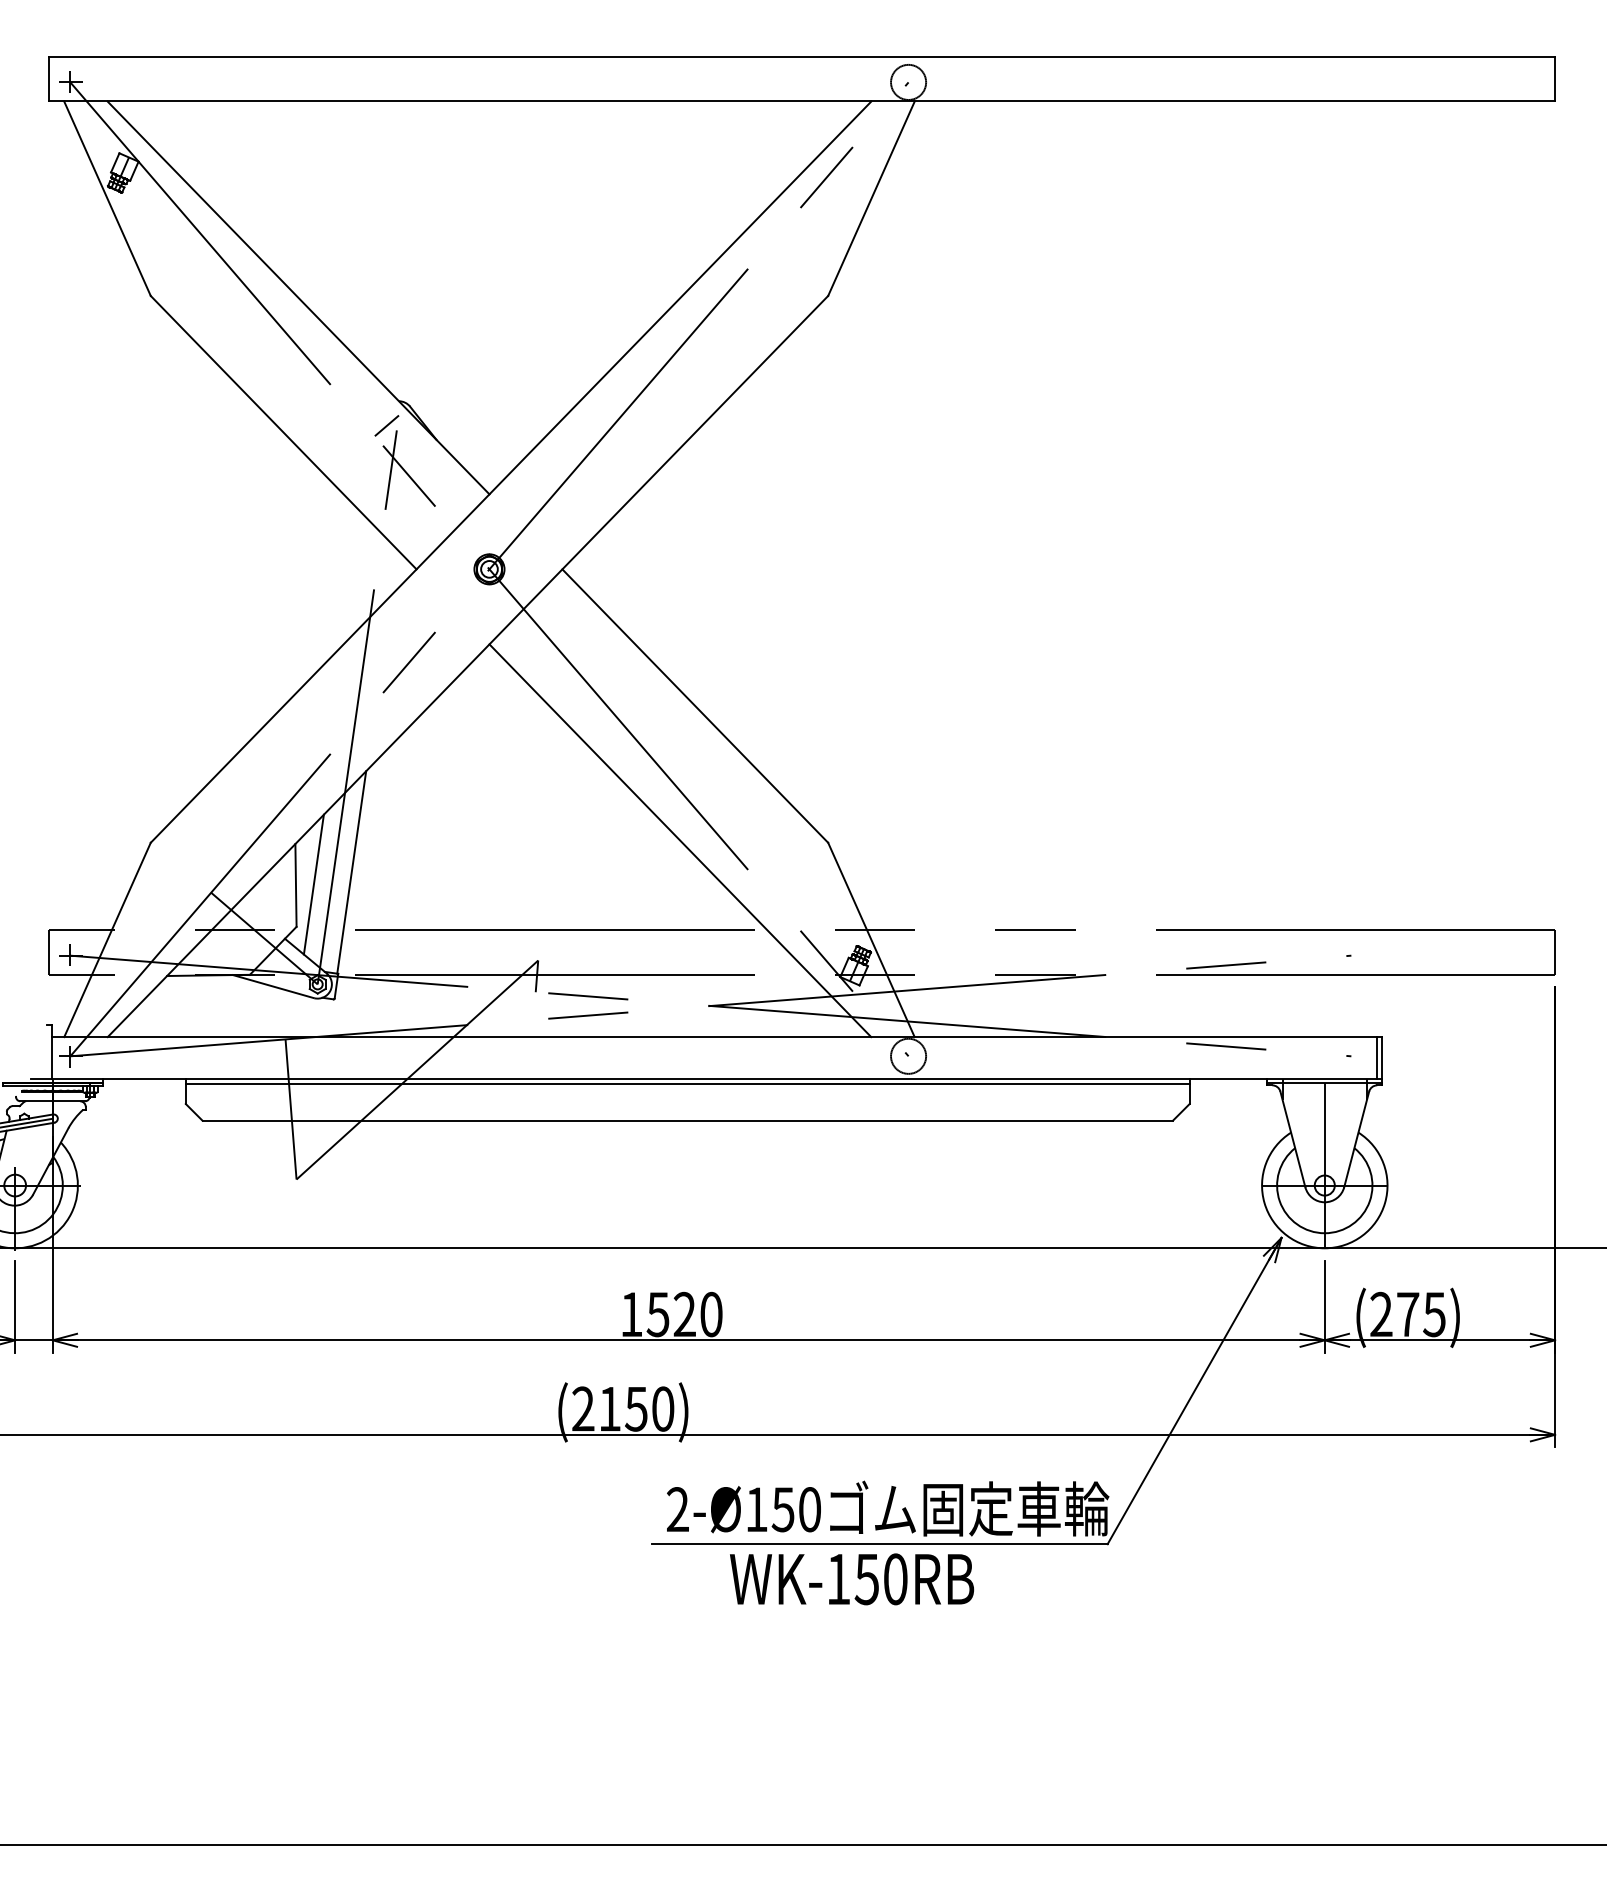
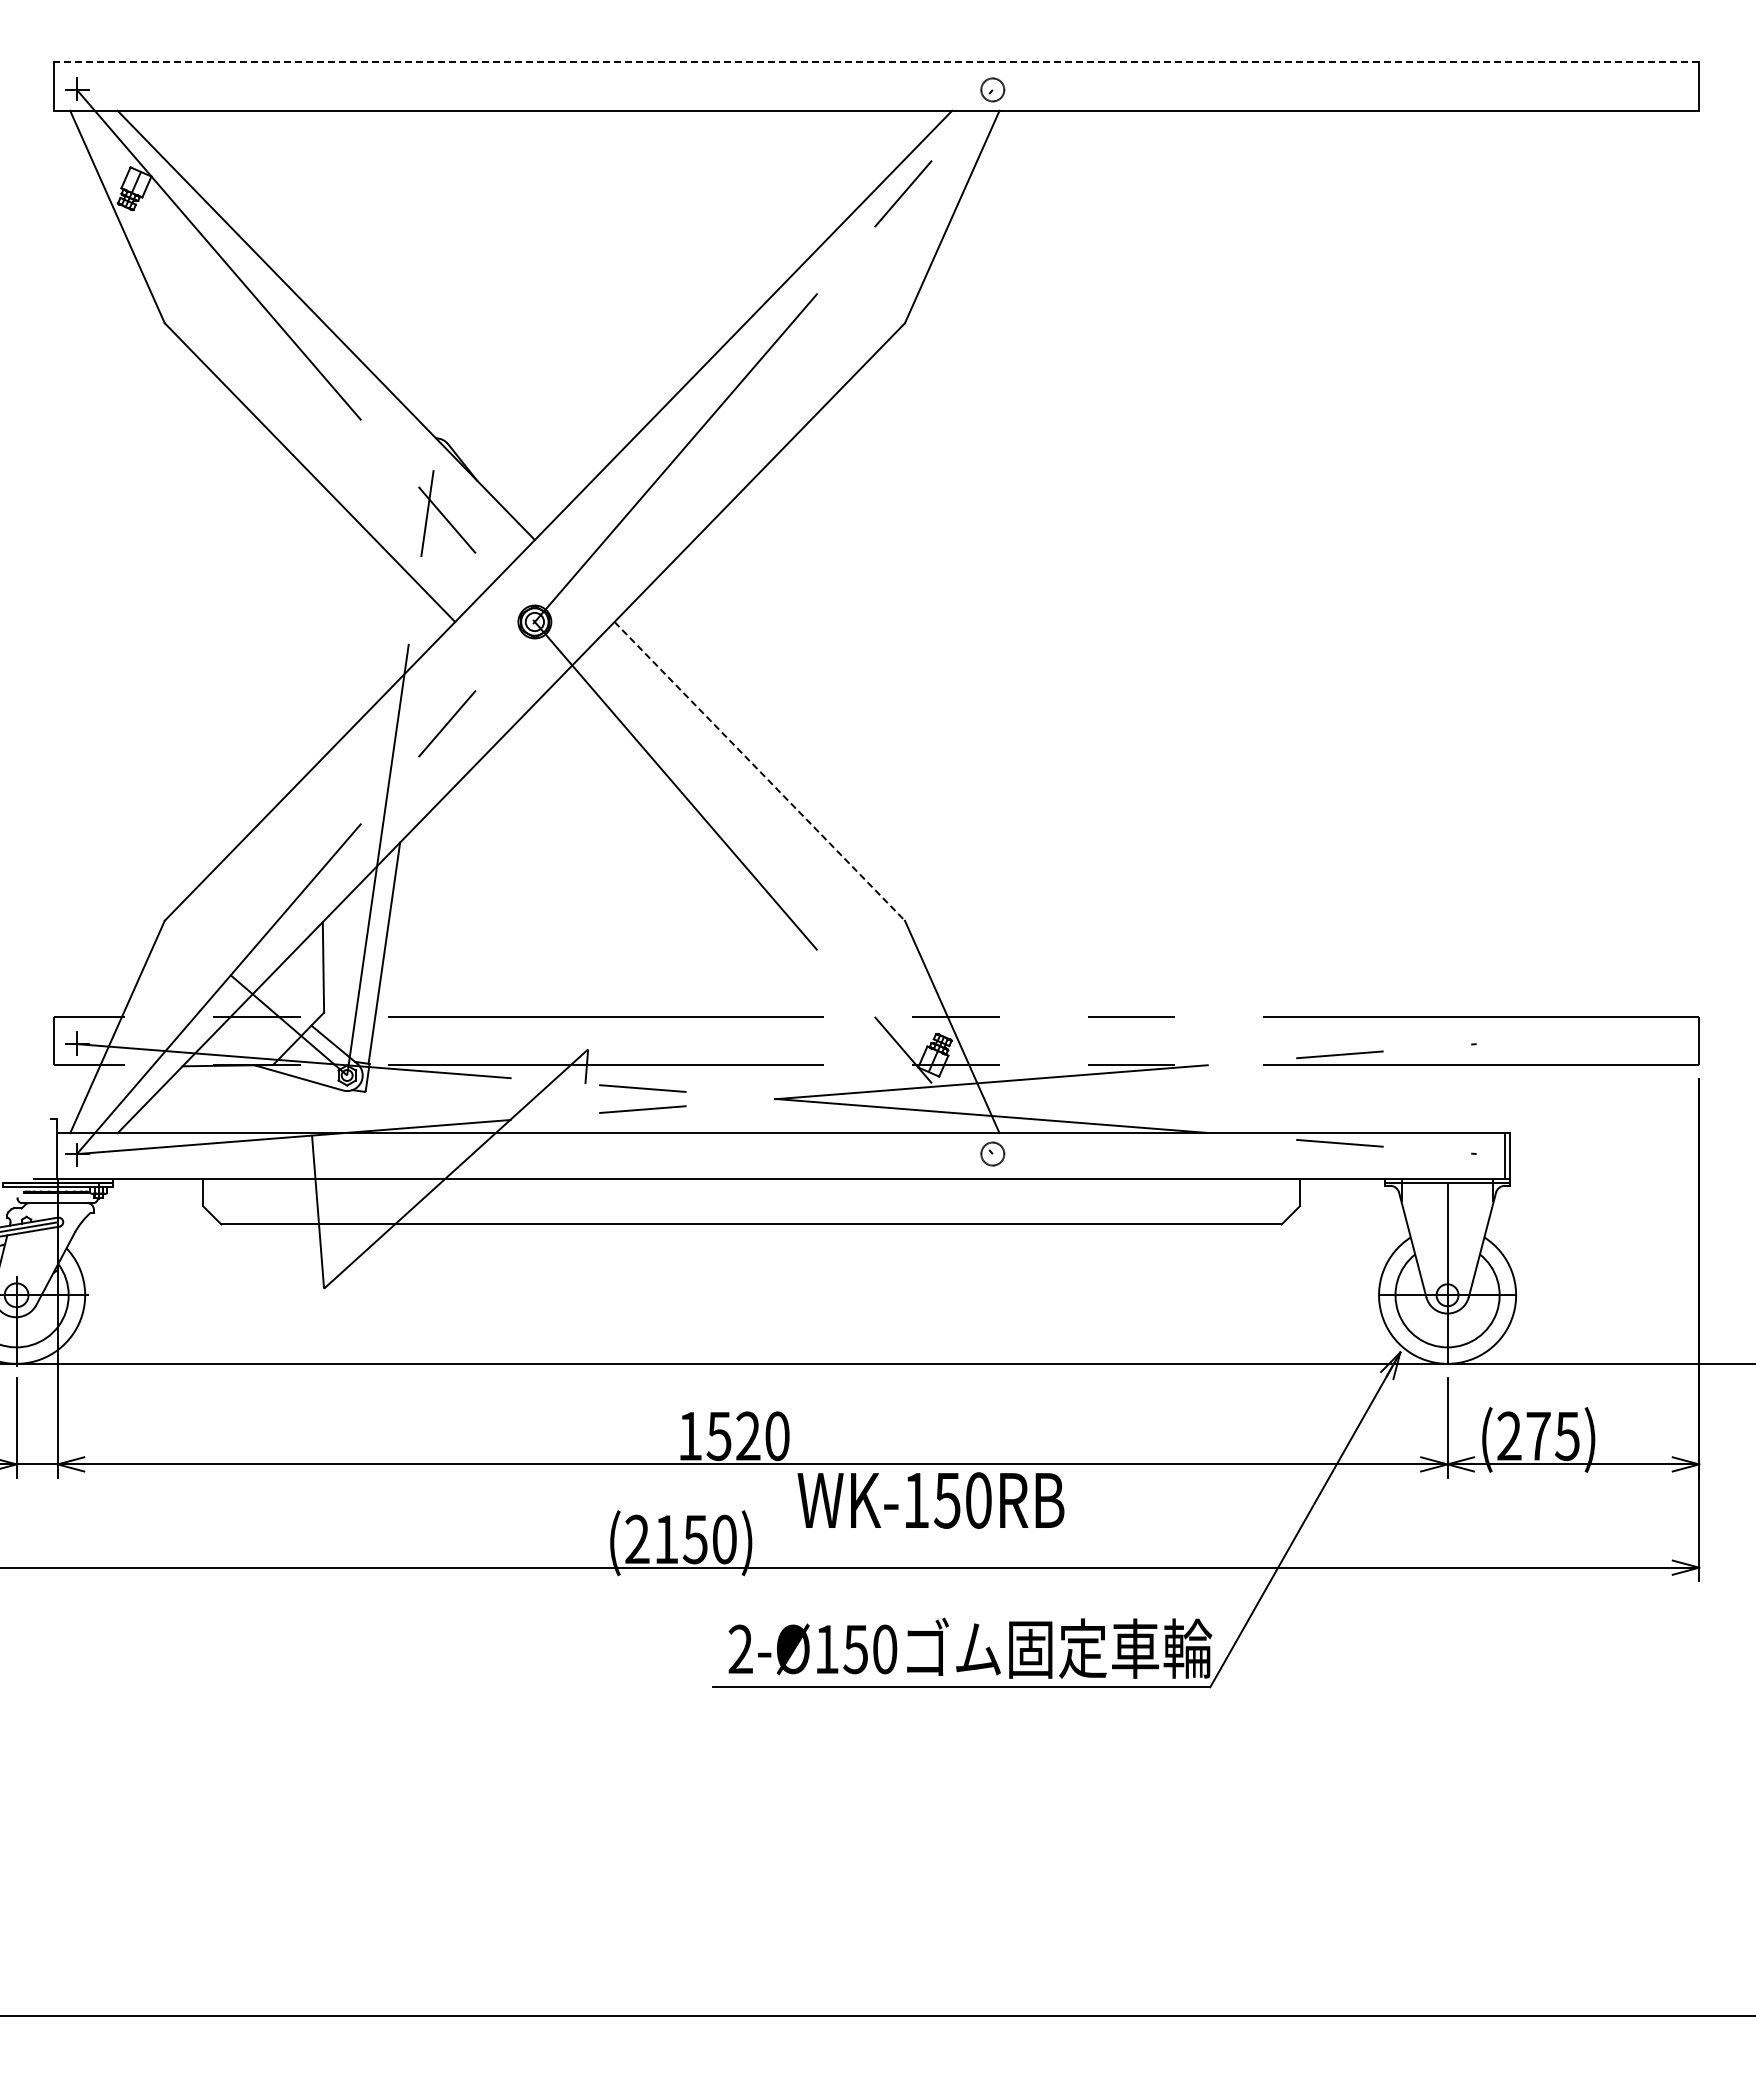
line: (802, 57) -> (876, 62), solid -> dashed
circle: (908, 82) -> (992, 89), size x0.6
line: (386, 425) -> (422, 464), removed
line: (695, 706) -> (760, 771), solid -> dashed
line: (679, 840) -> (742, 918), removed
line: (313, 884) -> (342, 966), removed
circle: (908, 1055) -> (992, 1153), size x0.6
line: (687, 1084) -> (751, 1184), removed
text: (851, 1579) -> (930, 1500), moved

